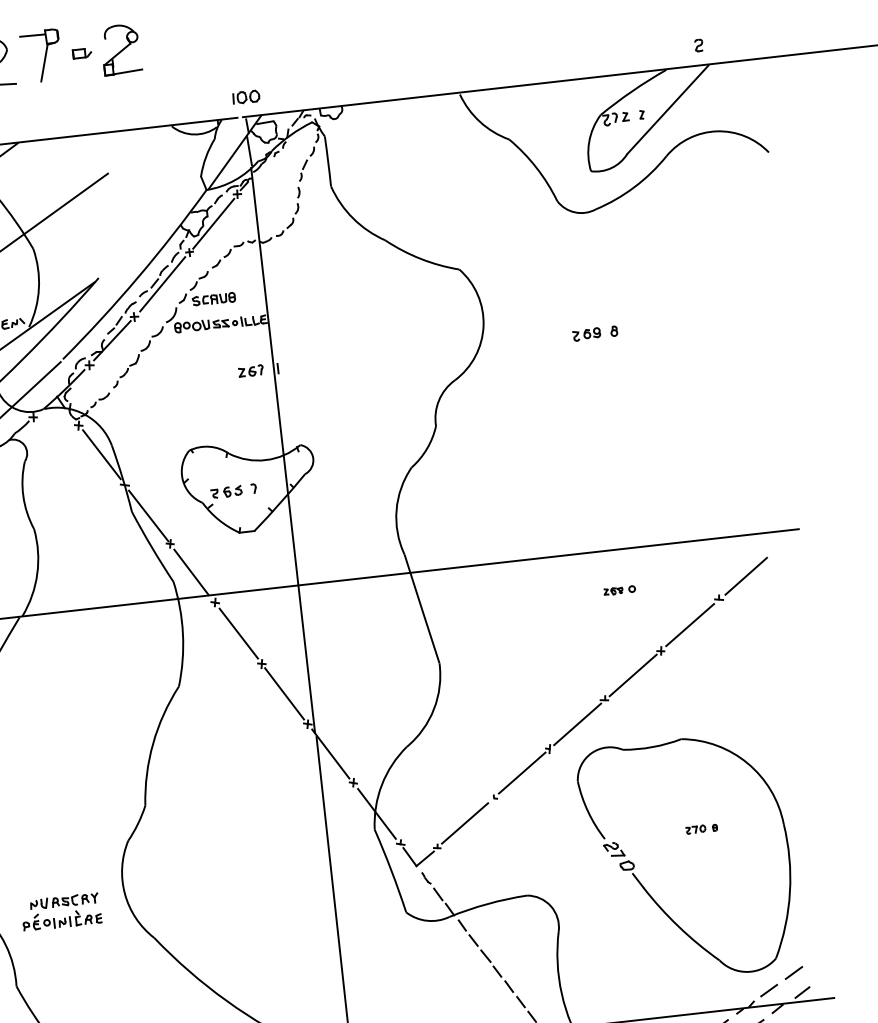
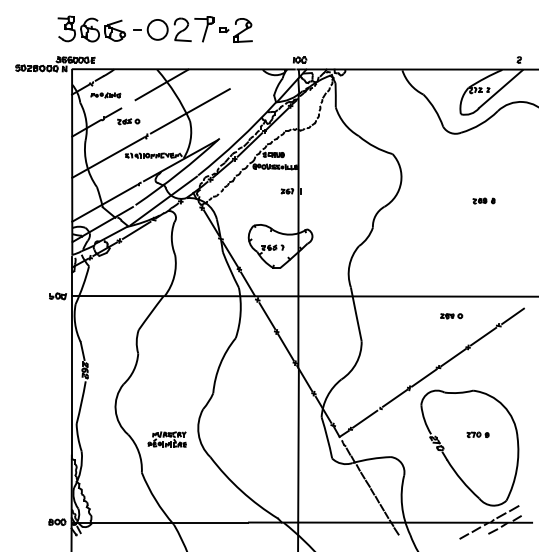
part: (593, 332) -> (483, 200), moved
part: (619, 591) -> (451, 316), size x1.43
part: (700, 828) -> (477, 434), size x1.43

